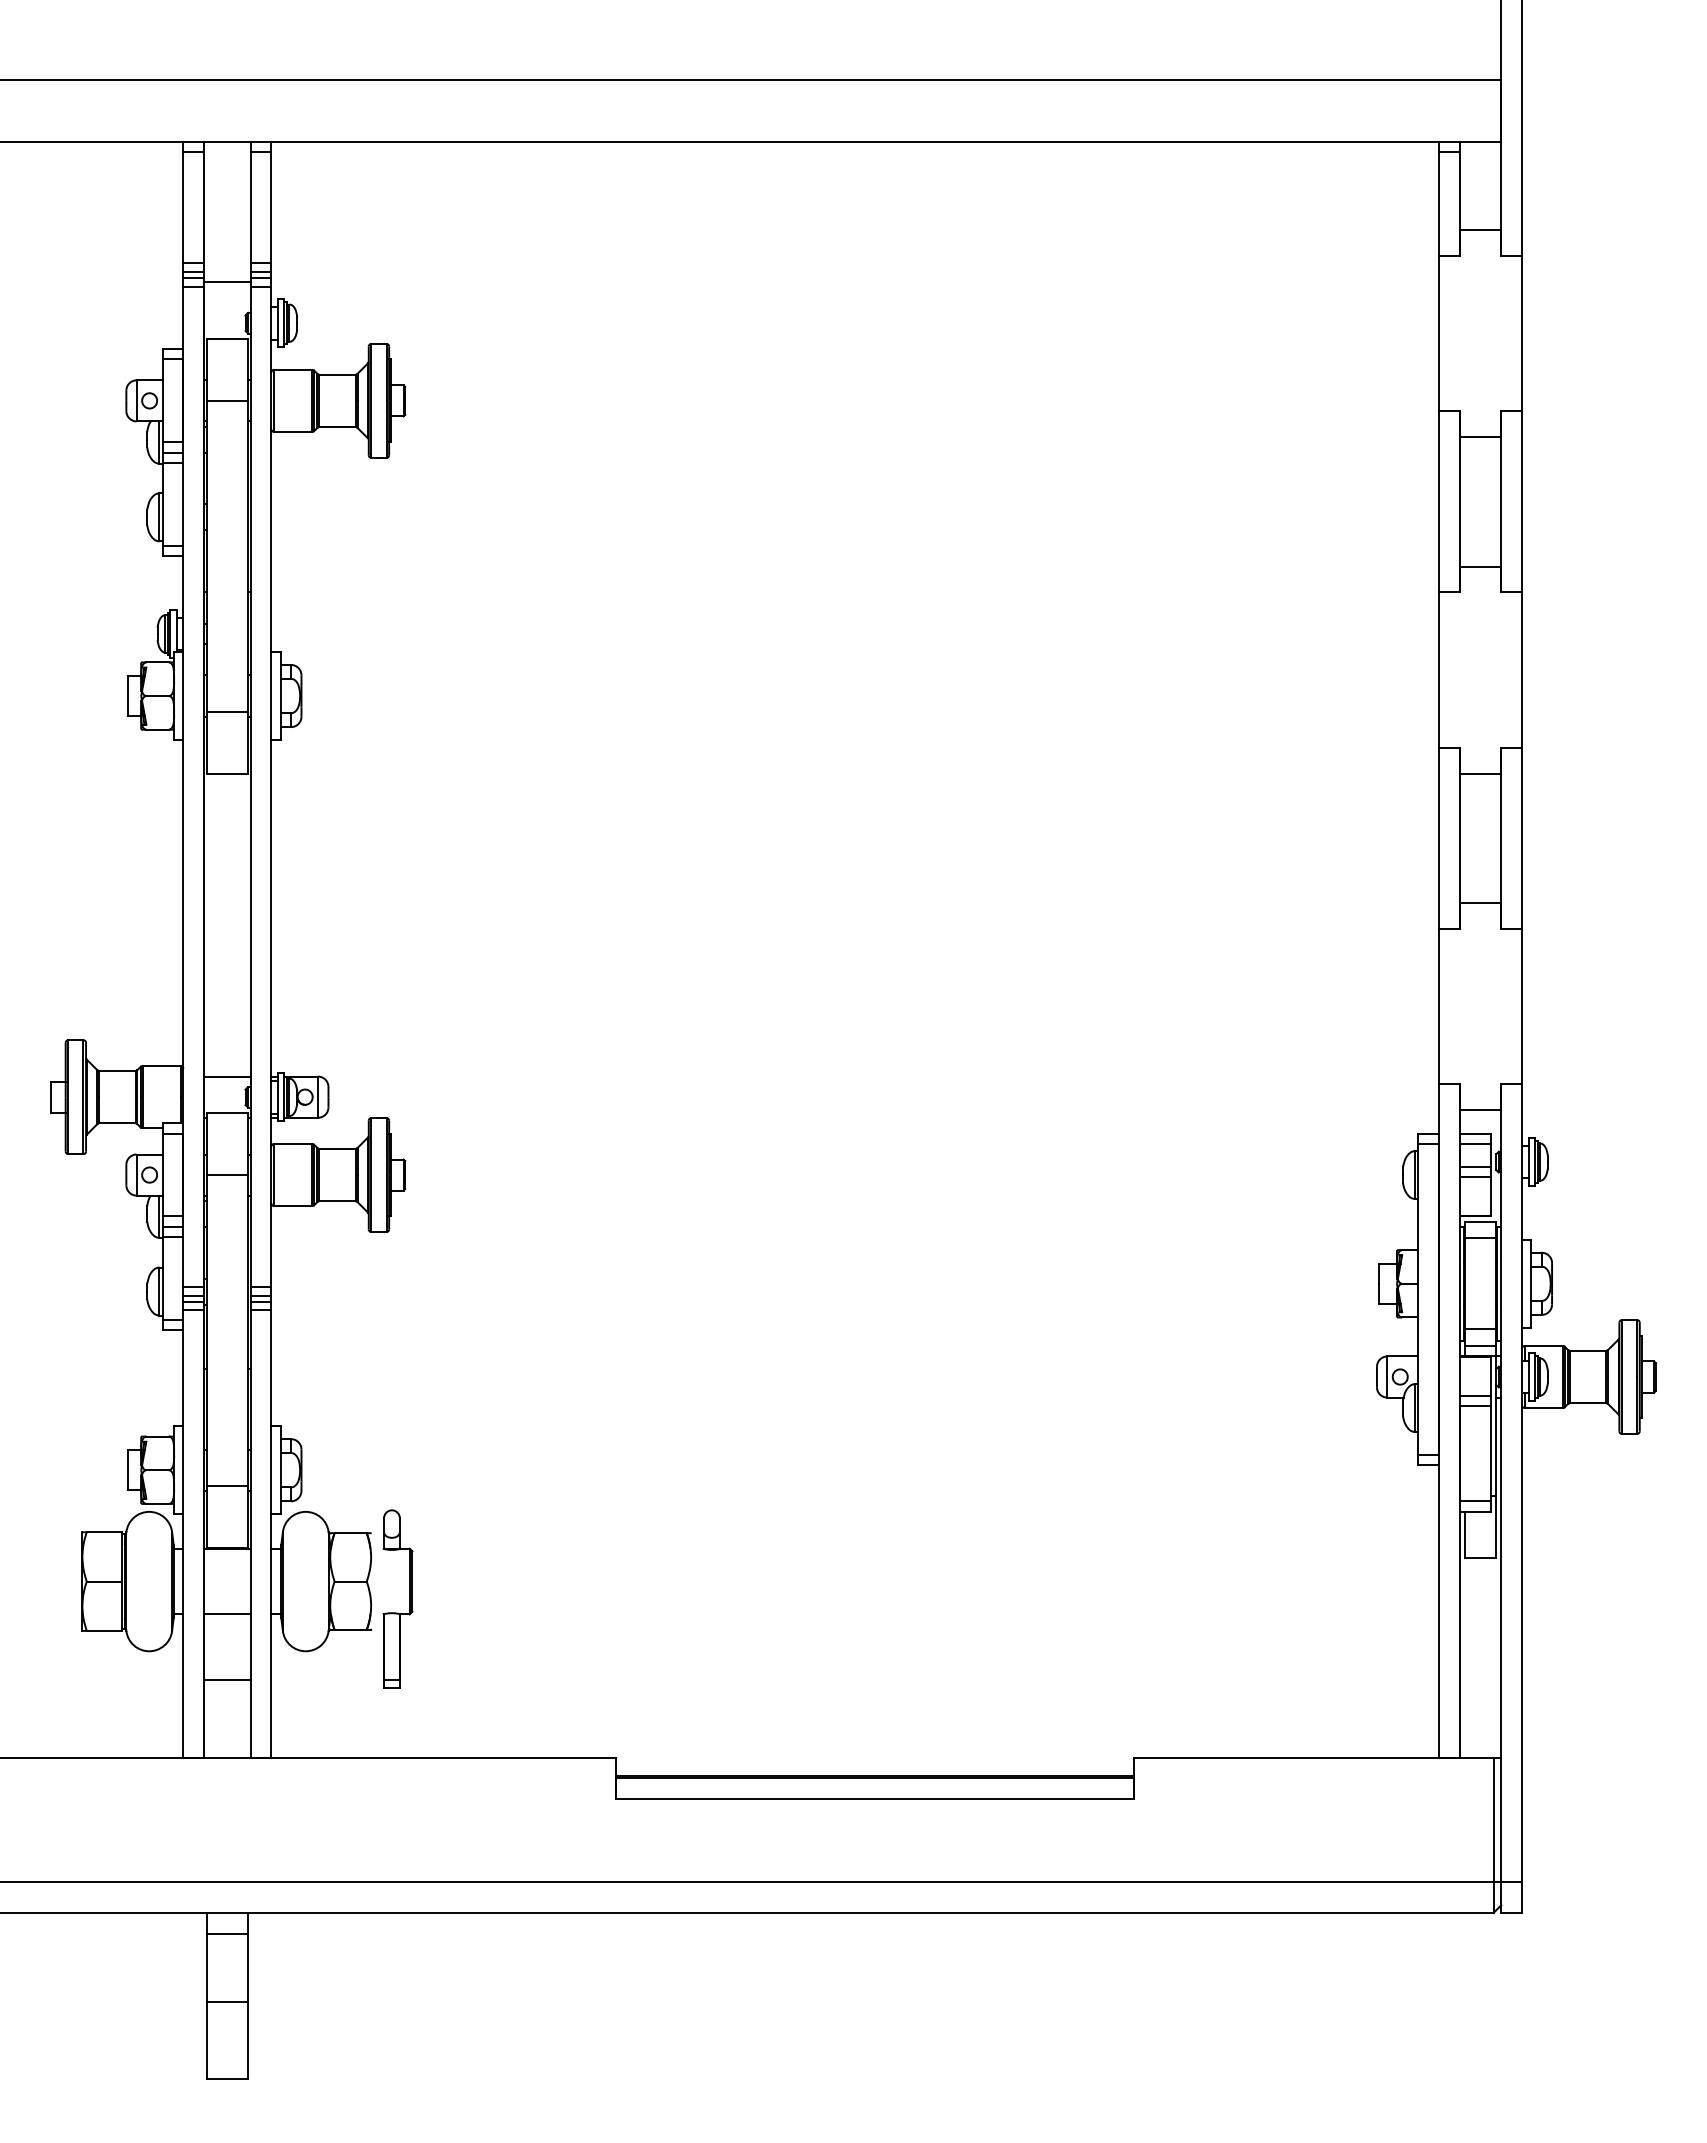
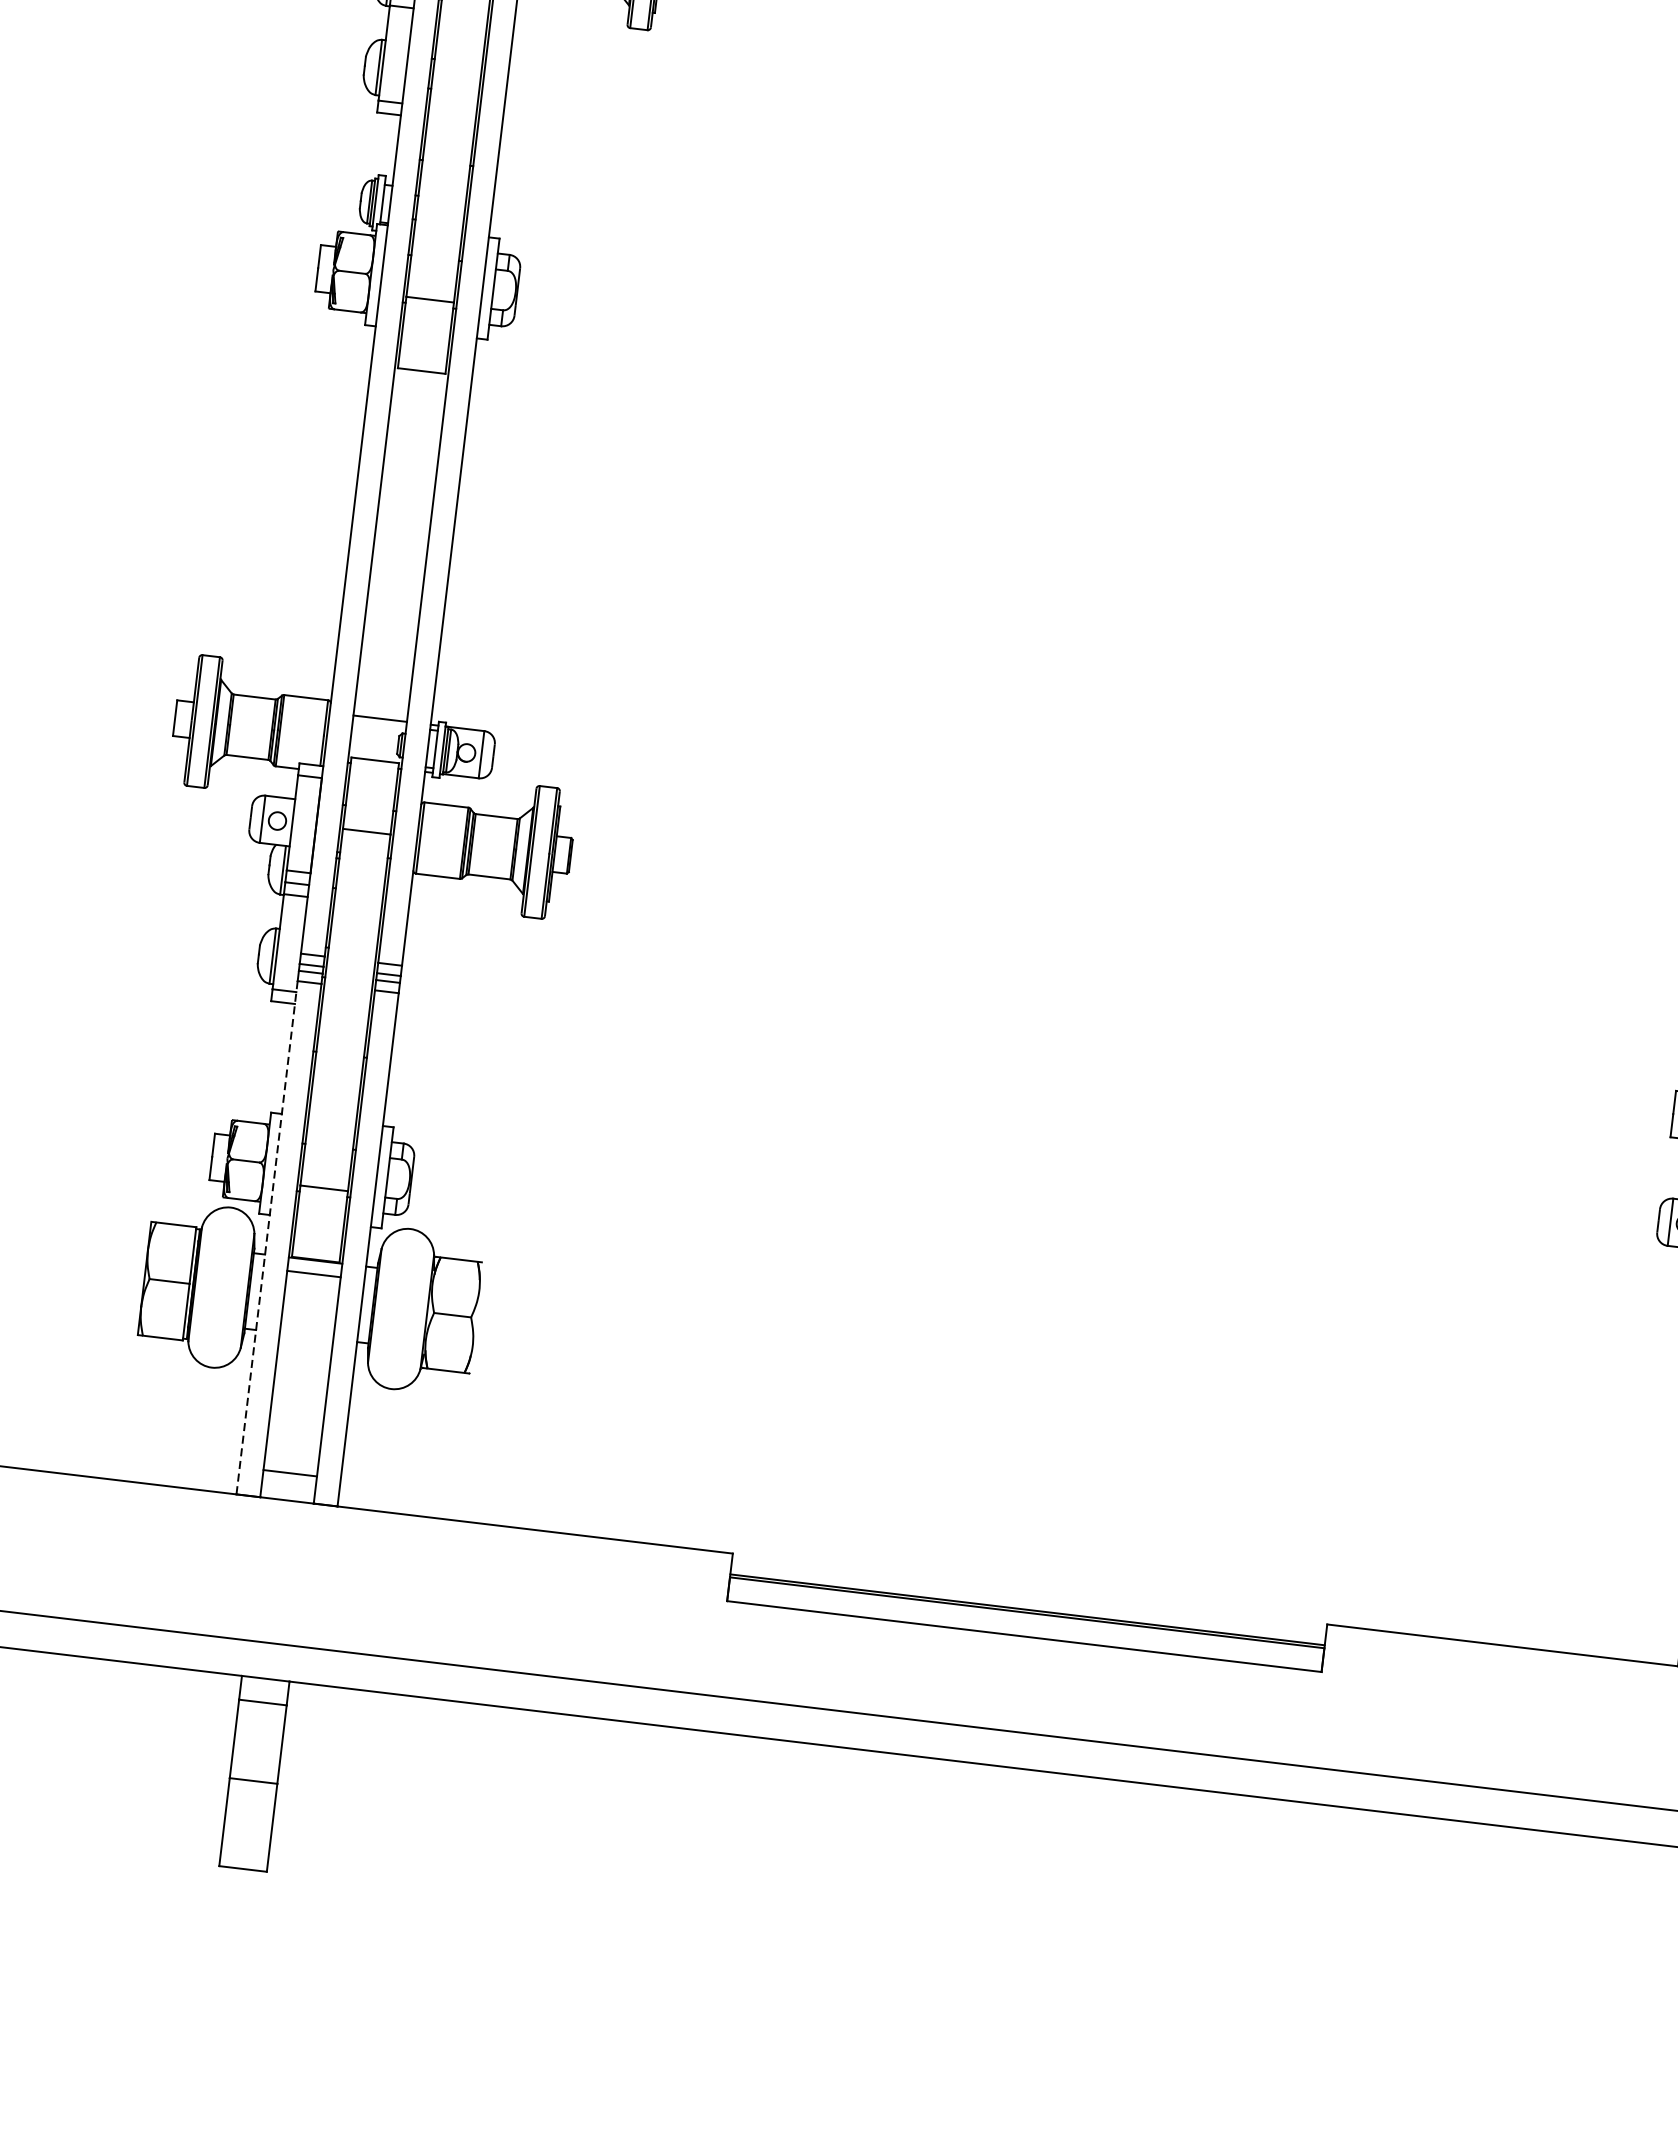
line: (183, 1534) -> (267, 1238), solid -> dashed
part: (409, 1598) -> (517, 1342), removed
line: (227, 1614) -> (314, 1274), moved
line: (227, 1679) -> (290, 1472), moved

